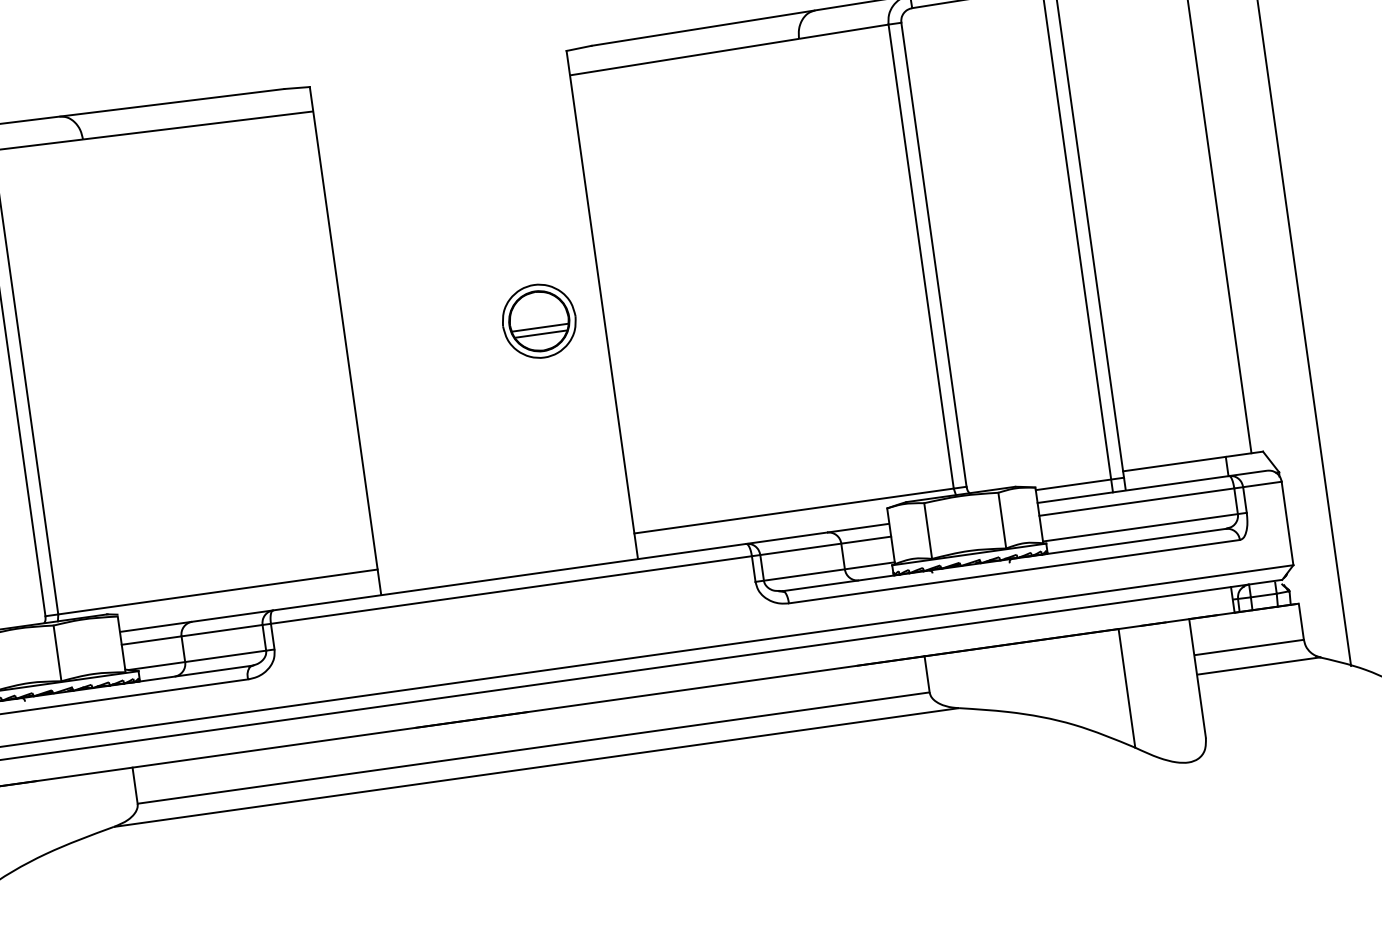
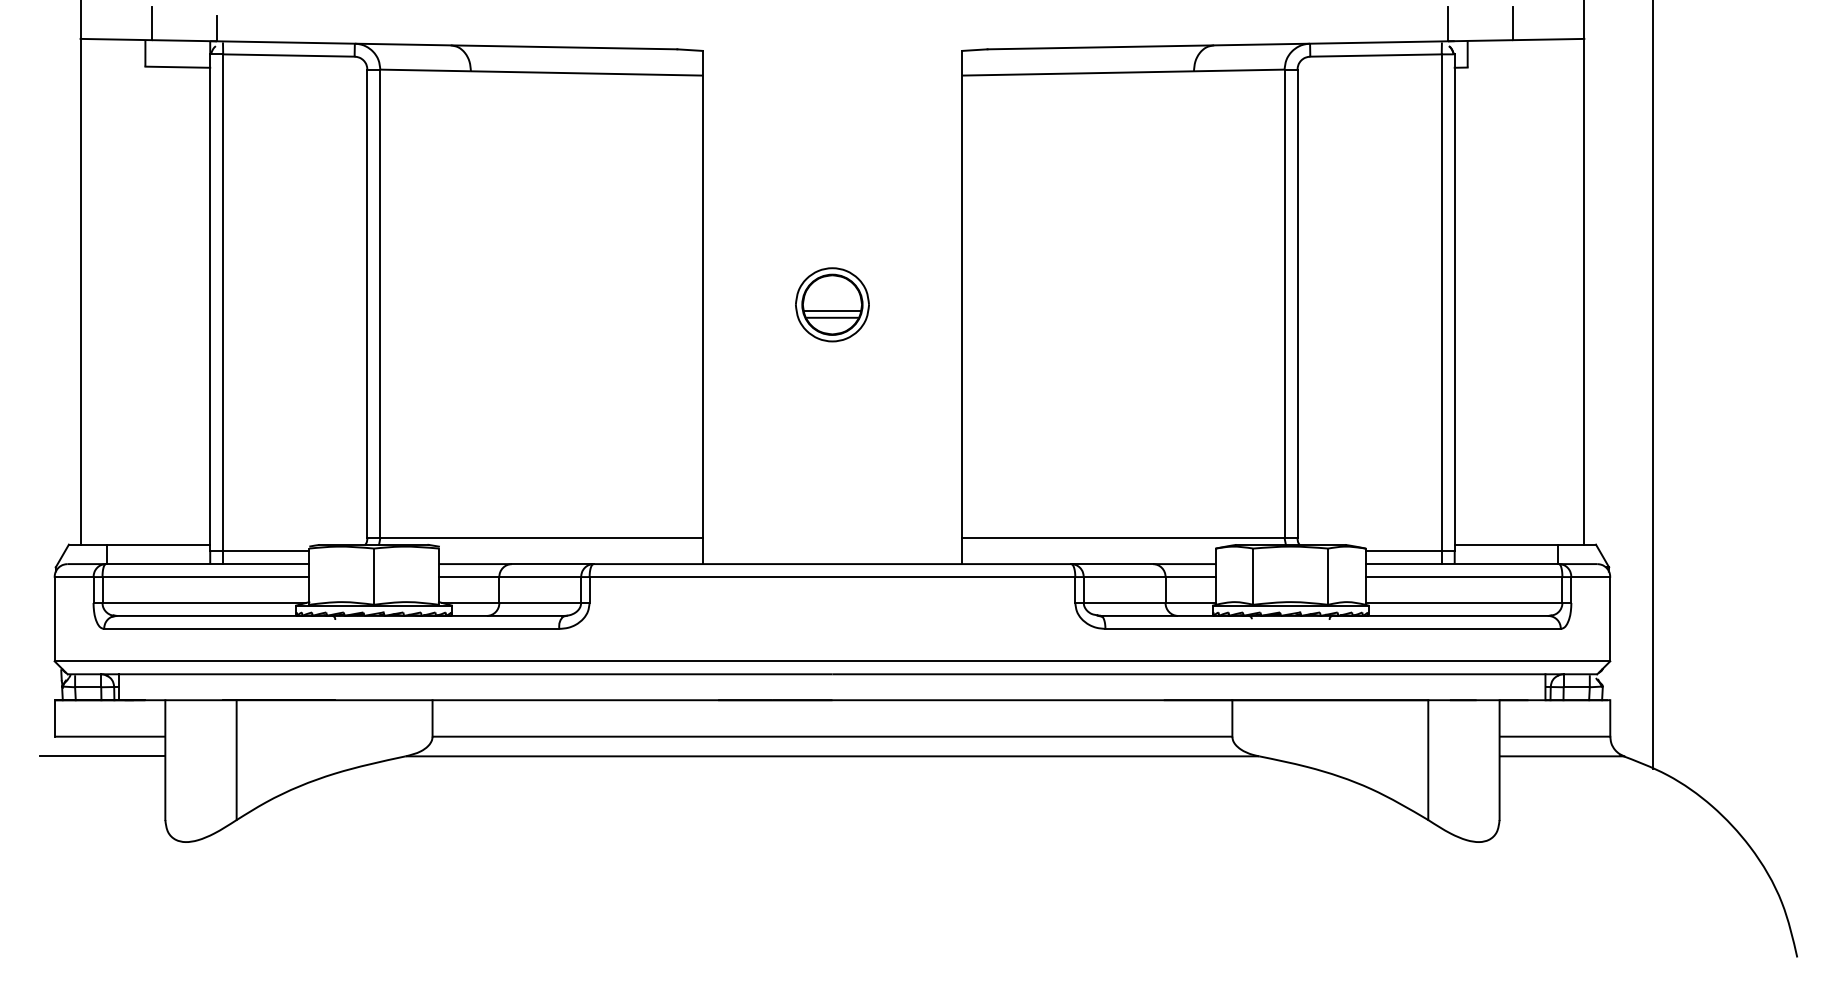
part: (539, 320) -> (832, 304), moved

